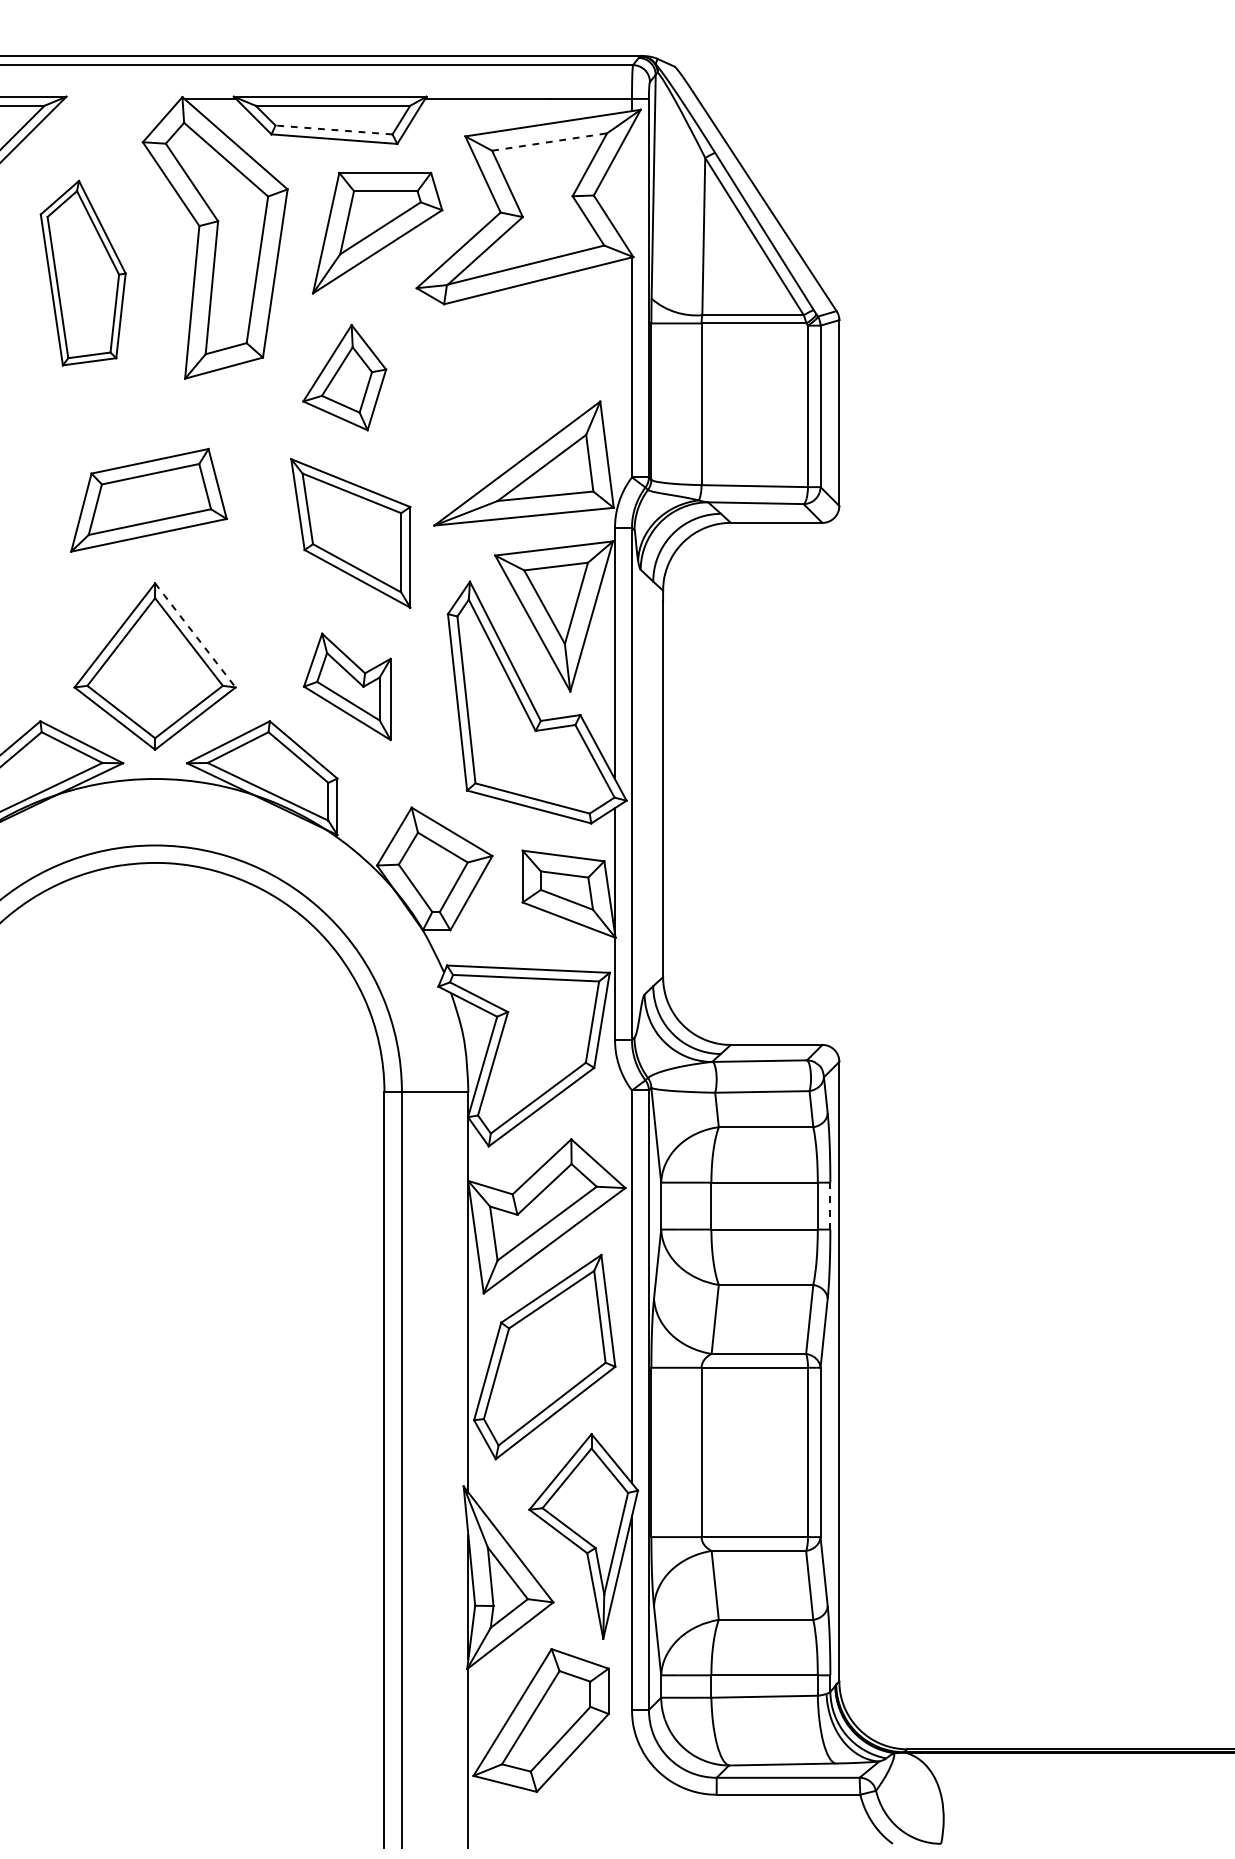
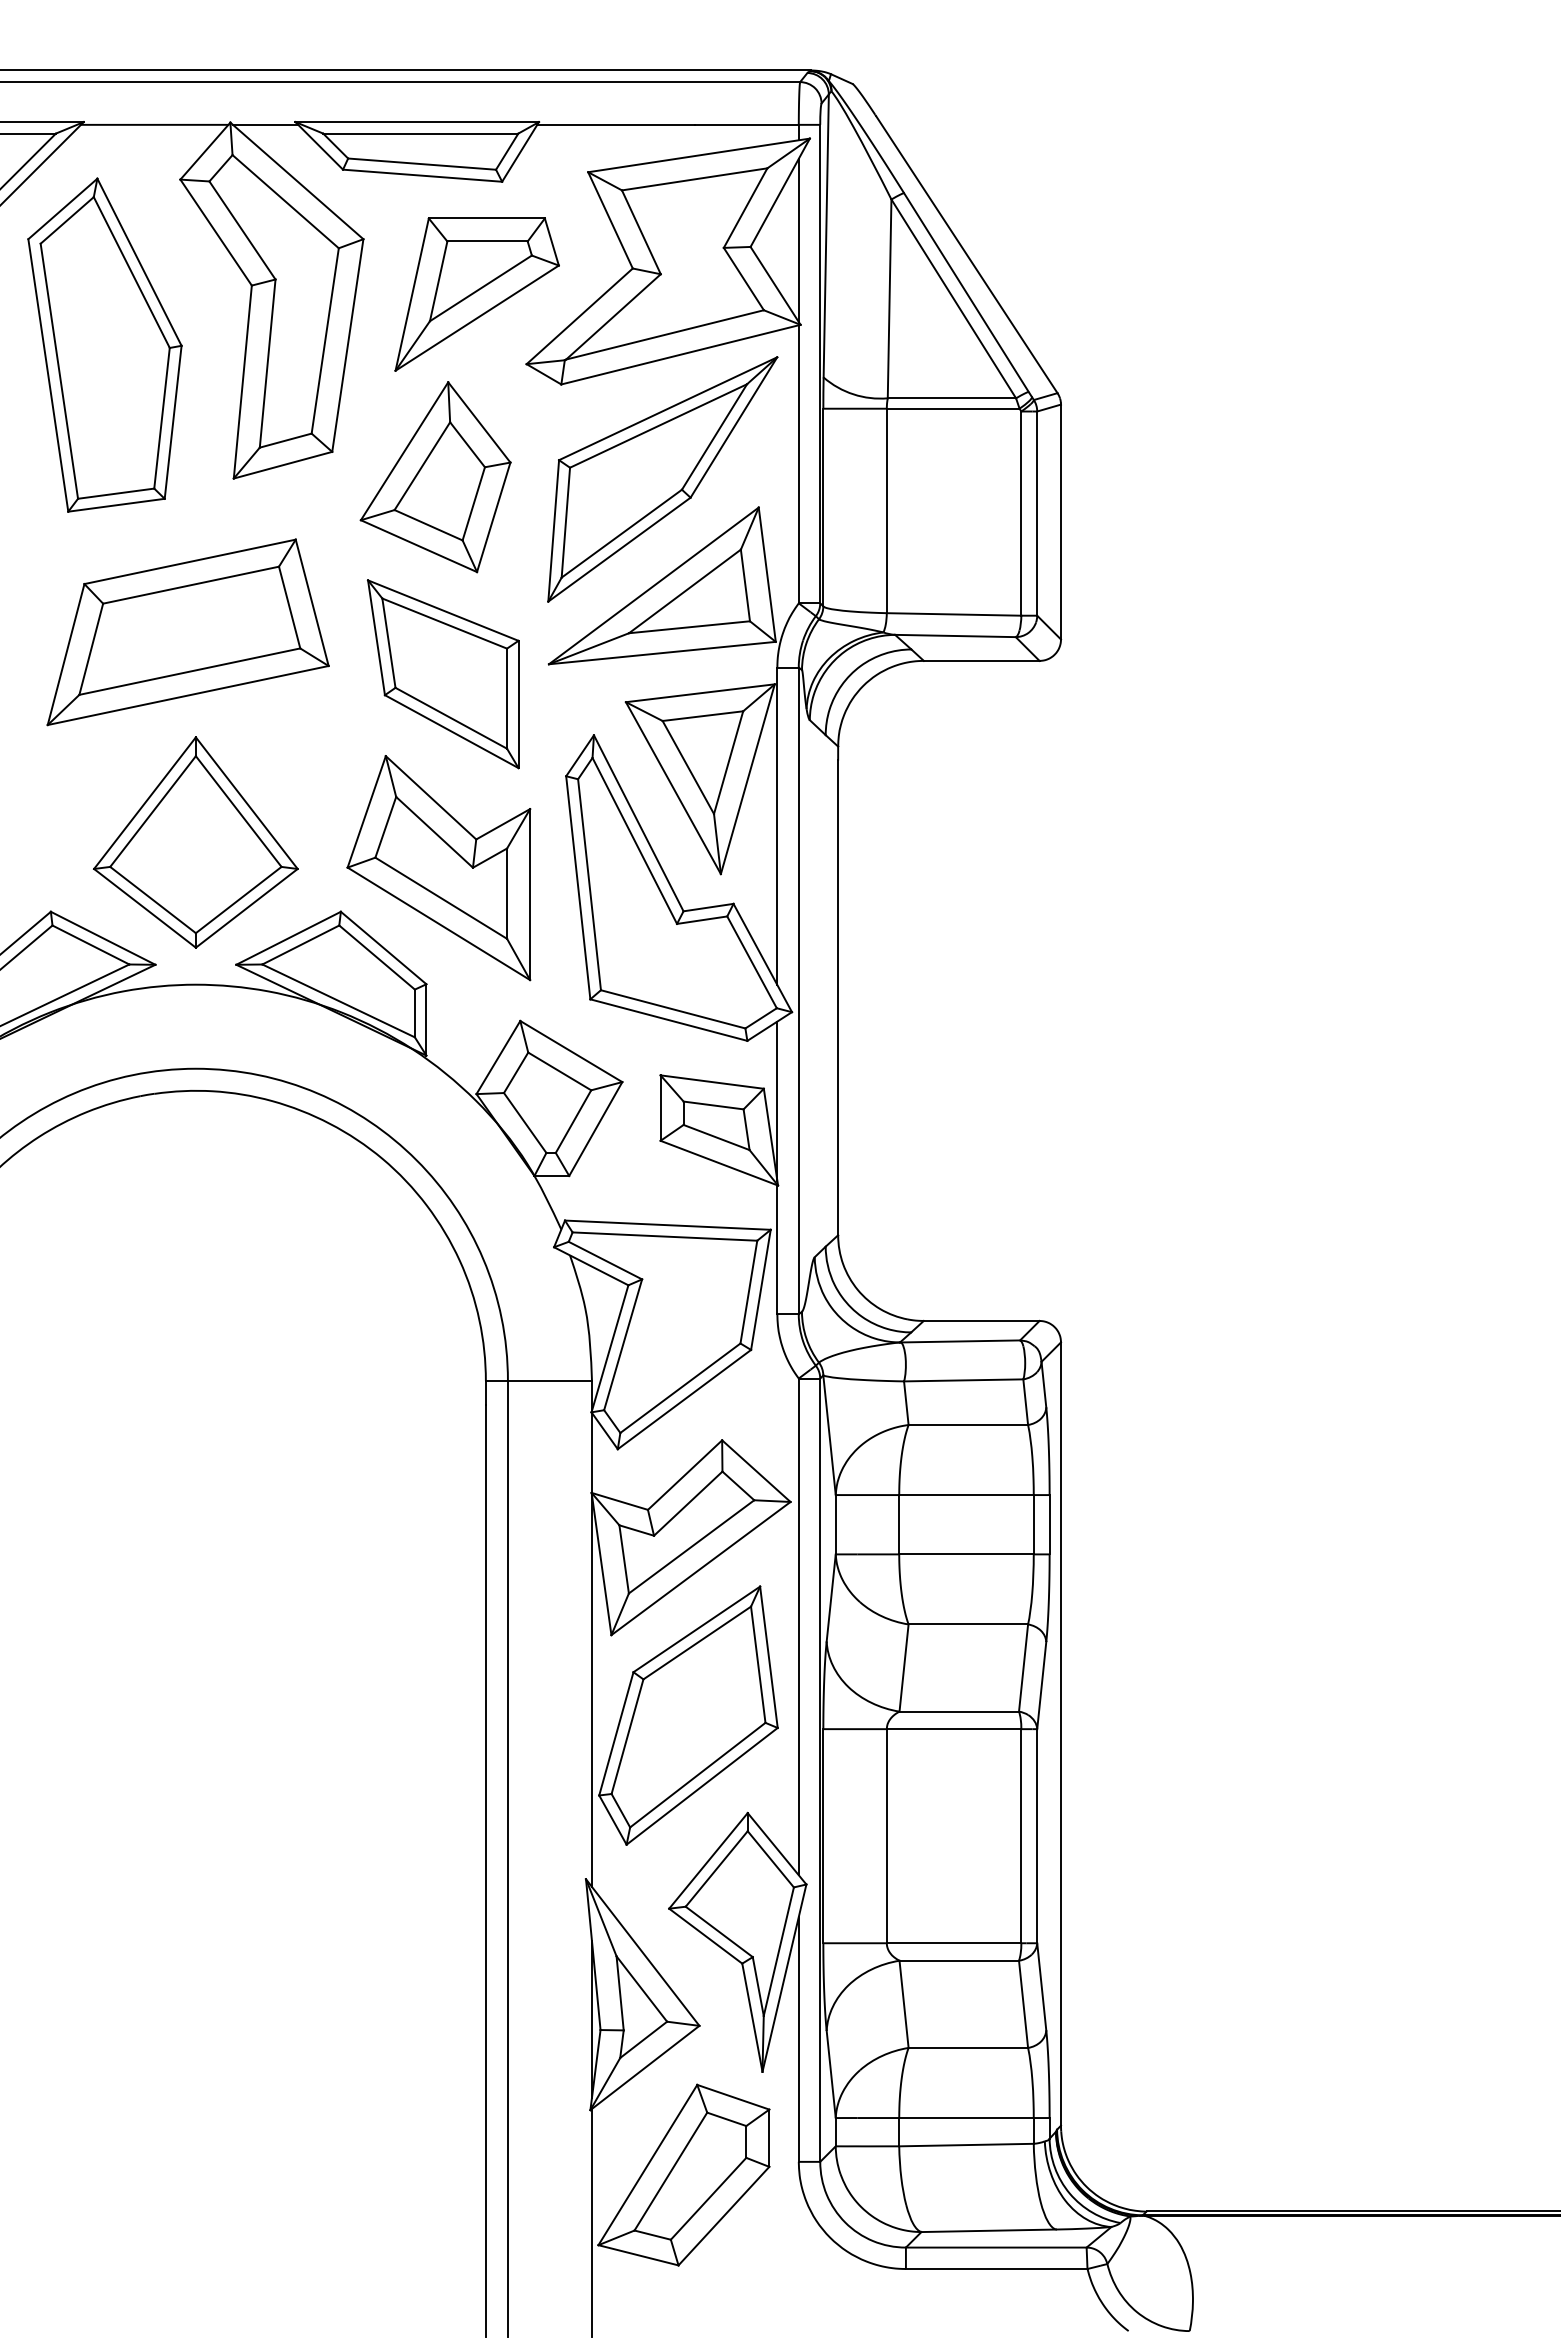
line: (122, 98) -> (154, 124), added
line: (333, 130) -> (421, 164), dashed -> solid
line: (549, 142) -> (694, 179), dashed -> solid
line: (631, 190) -> (798, 240), added
part: (82, 272) -> (104, 344), size x1.43
part: (344, 377) -> (435, 477), size x1.43
part: (524, 379) -> (662, 479), added
part: (148, 500) -> (187, 632), size x1.43
line: (195, 635) -> (247, 803), dashed -> solid
part: (347, 687) -> (438, 868), size x1.67
line: (830, 1205) -> (1049, 1524), dashed -> solid

